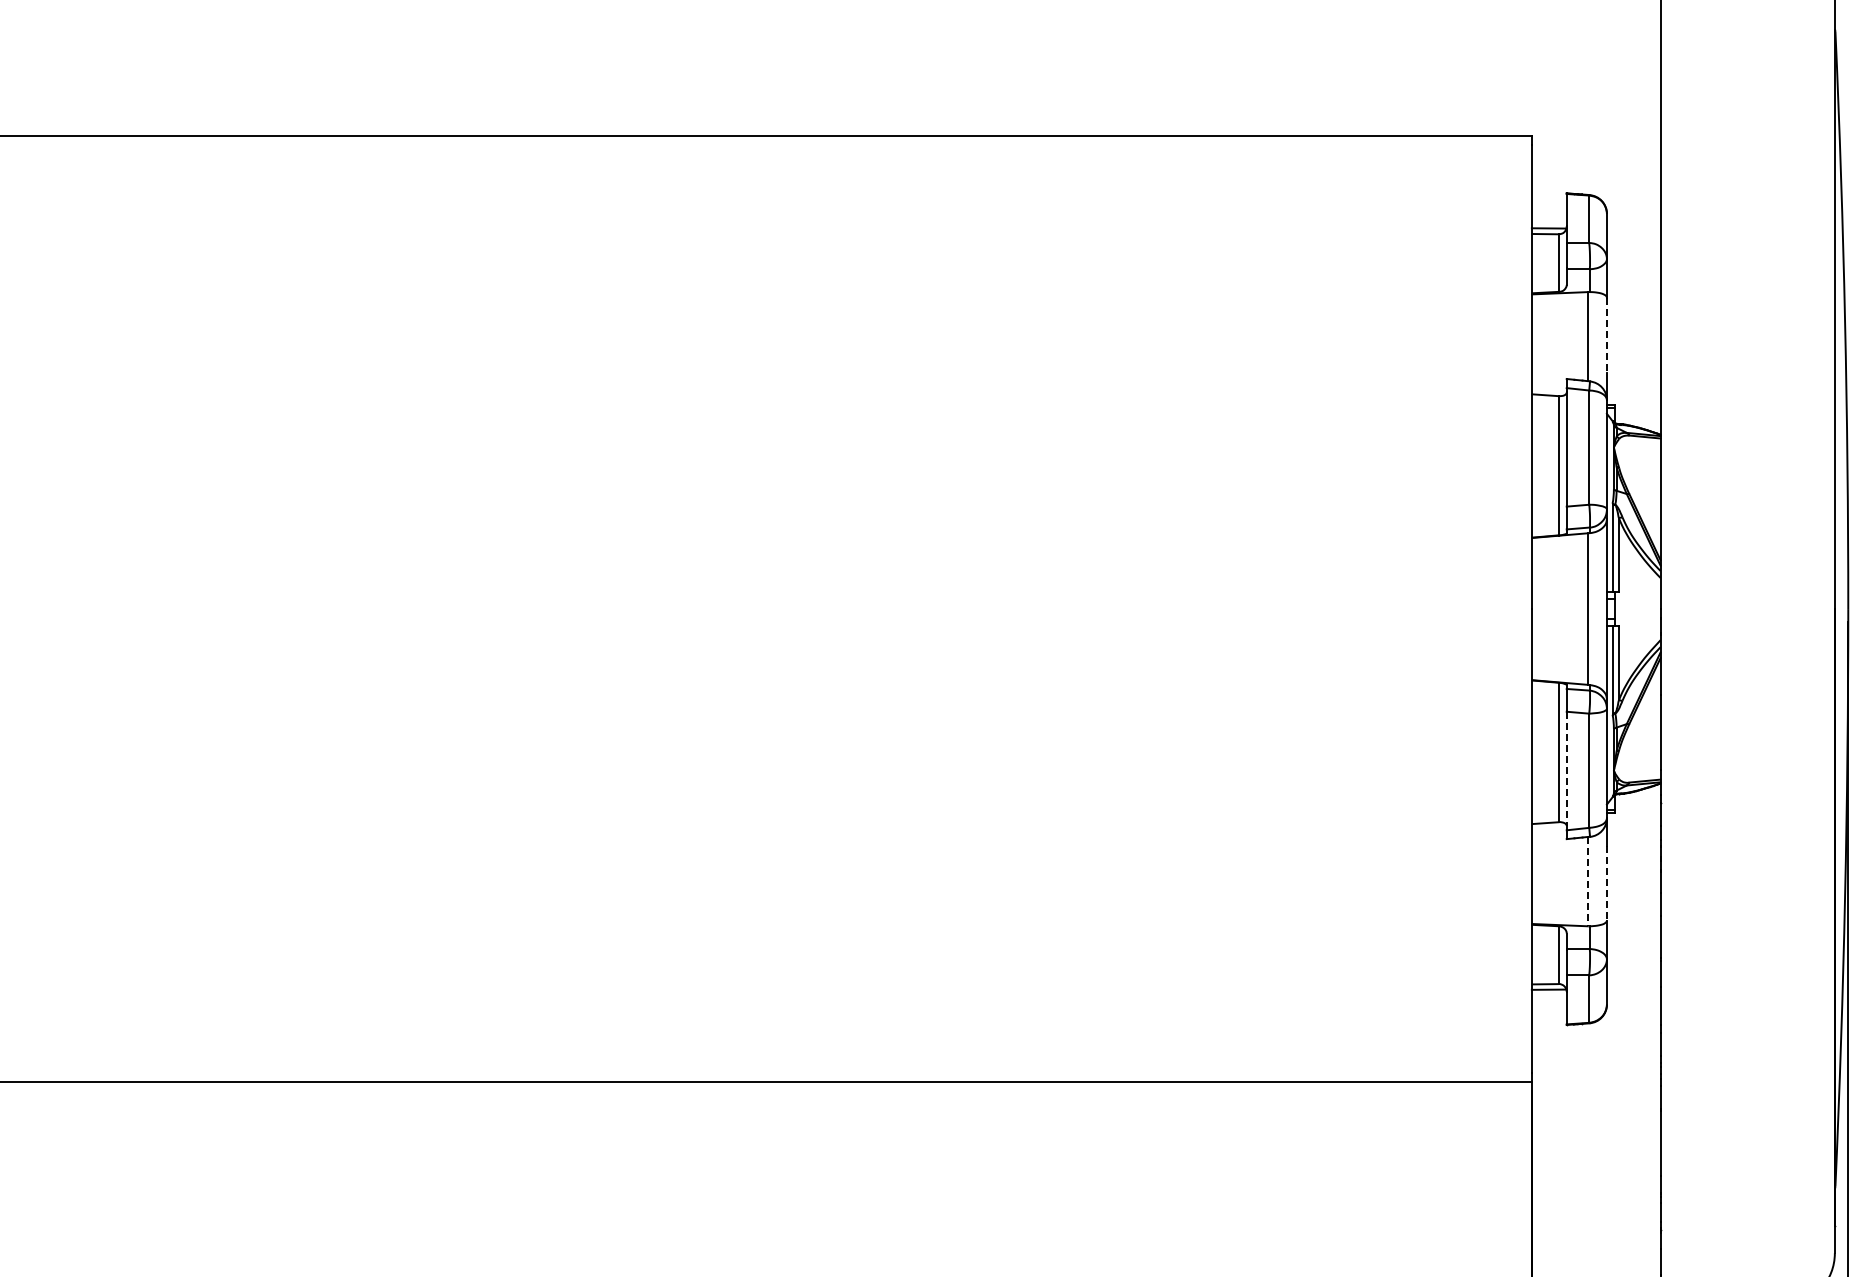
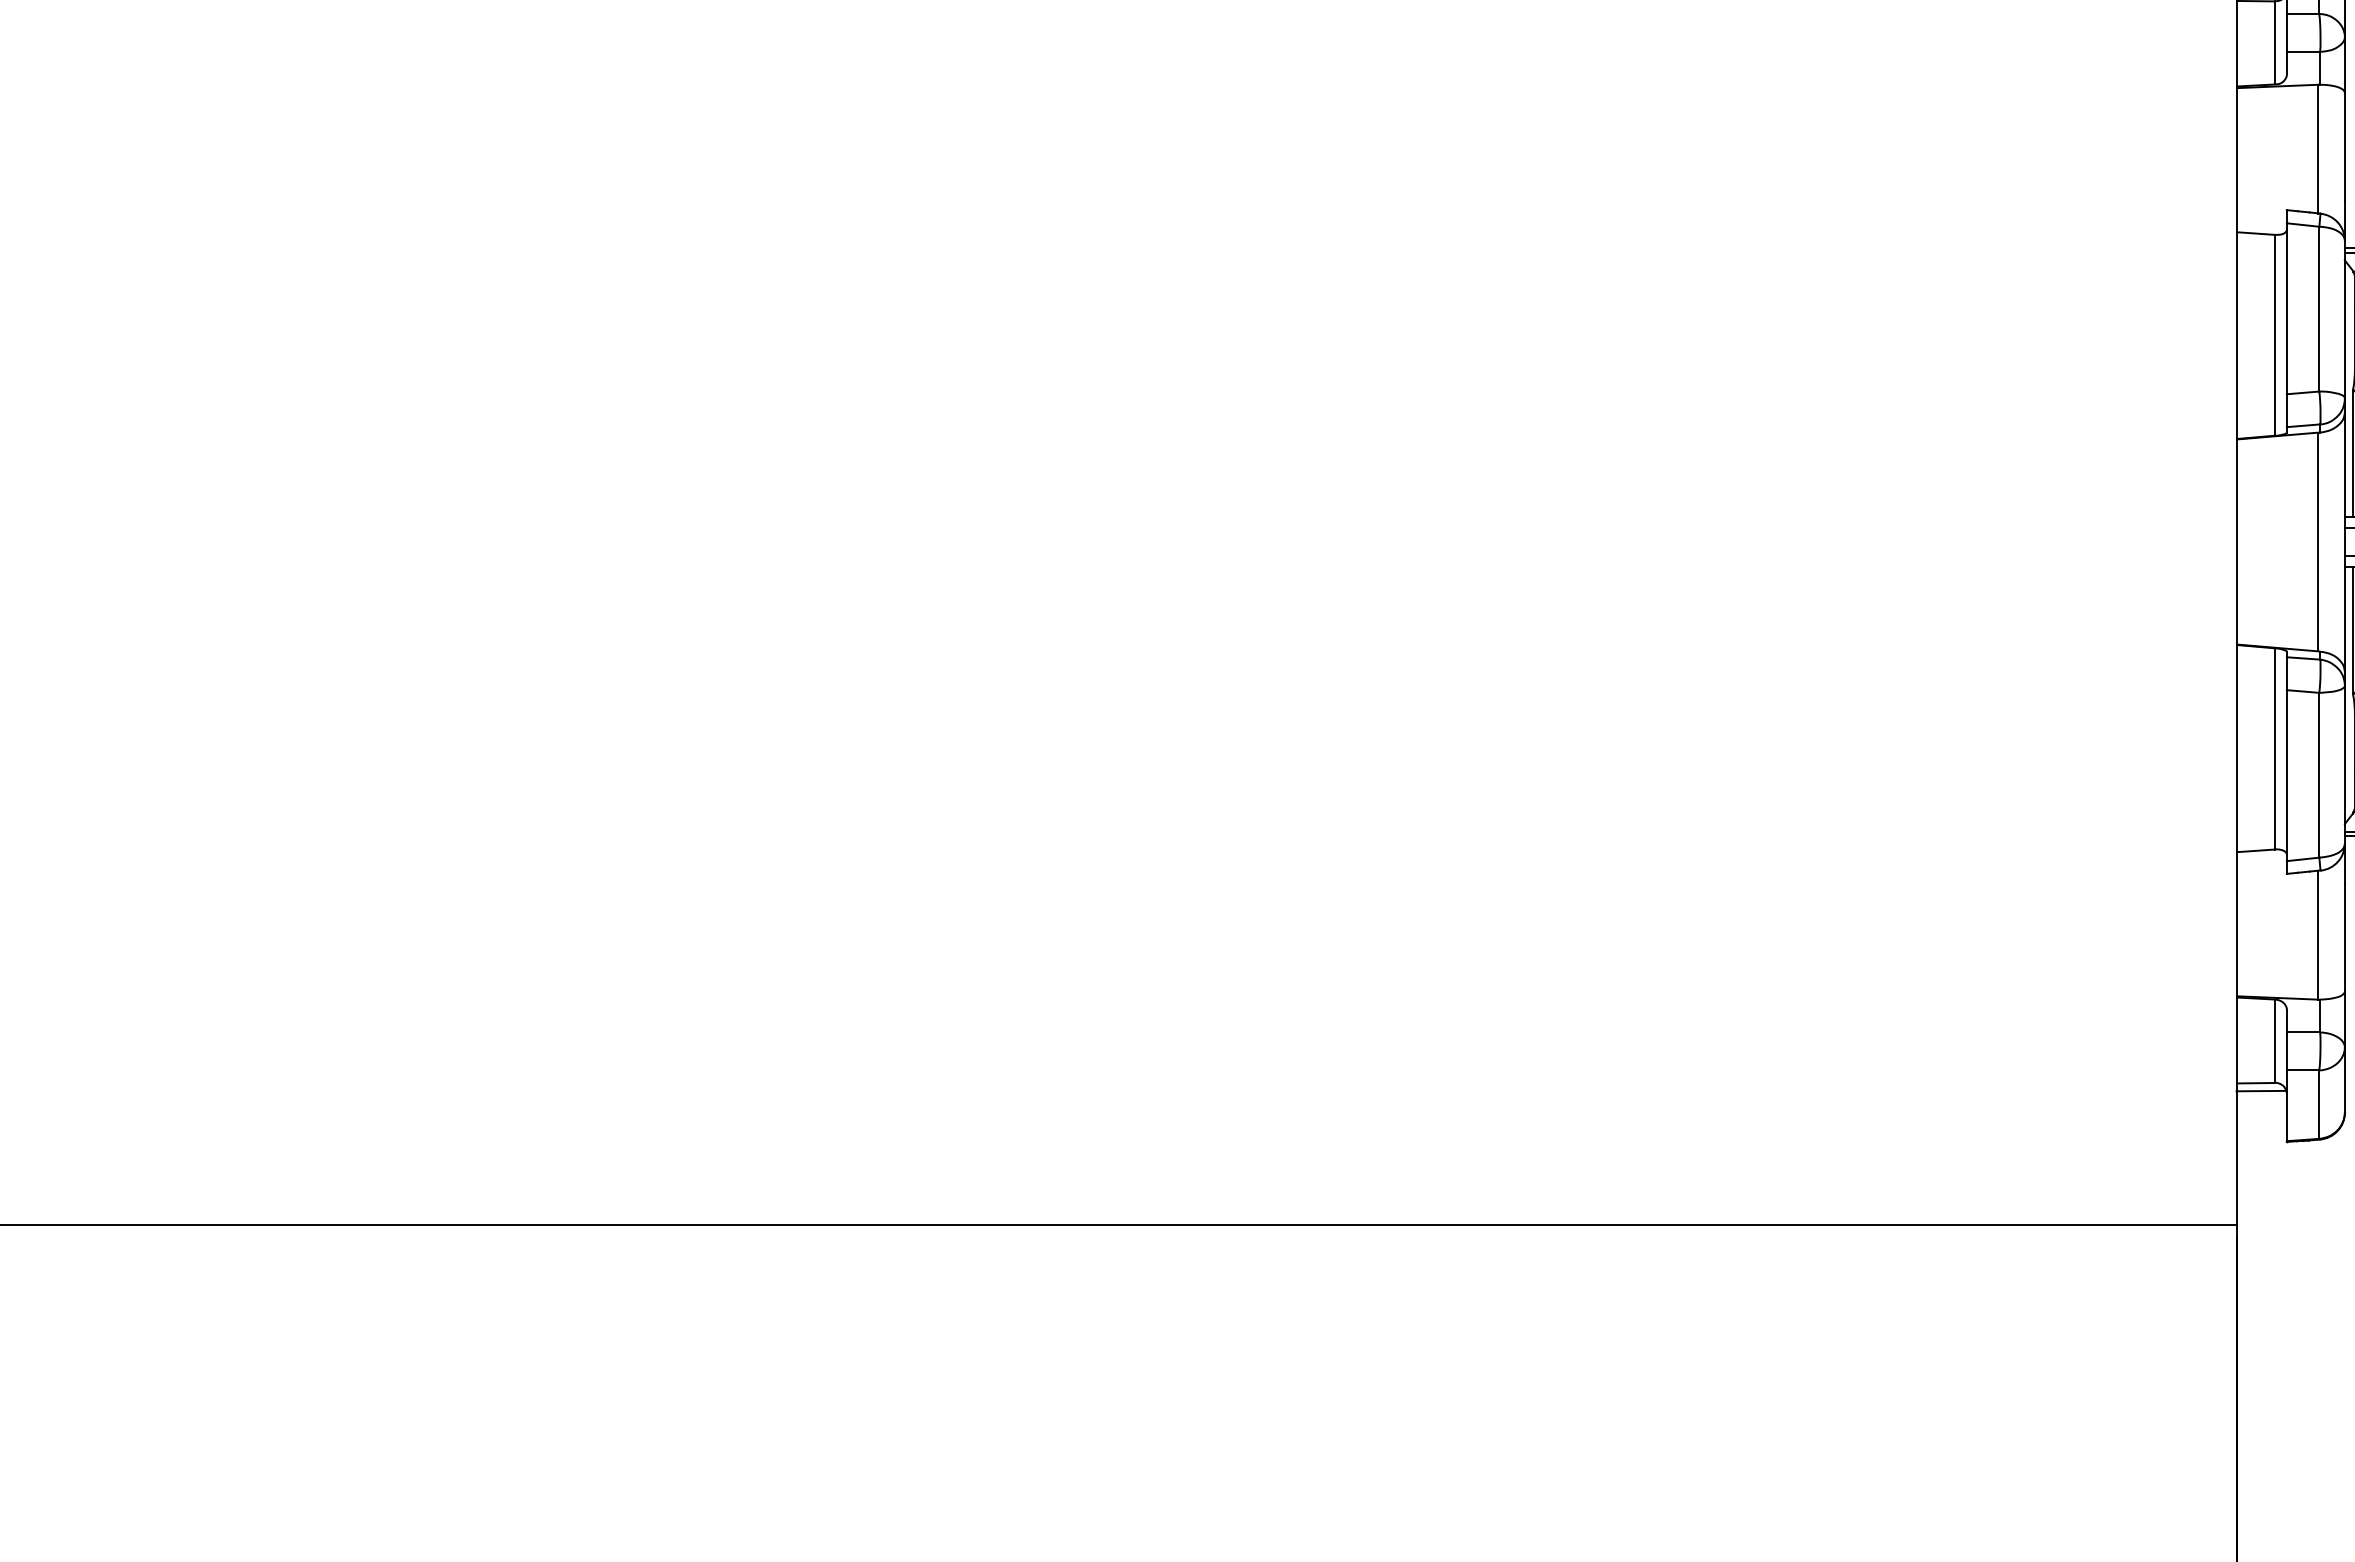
line: (1606, 335) -> (2344, 147), dashed -> solid
line: (1566, 769) -> (2286, 773), dashed -> solid
line: (1588, 881) -> (2318, 935), dashed -> solid
line: (1606, 883) -> (2344, 937), dashed -> solid

